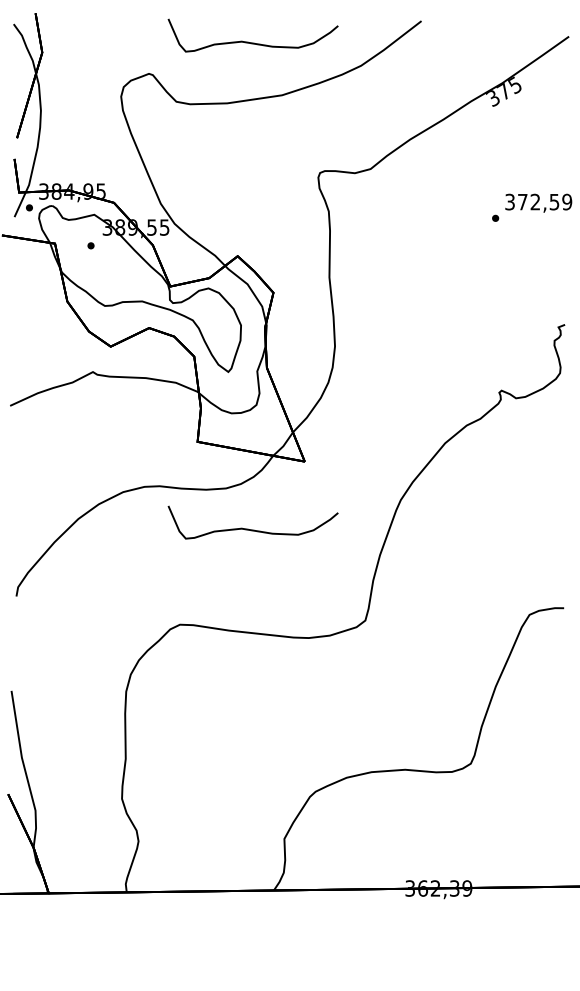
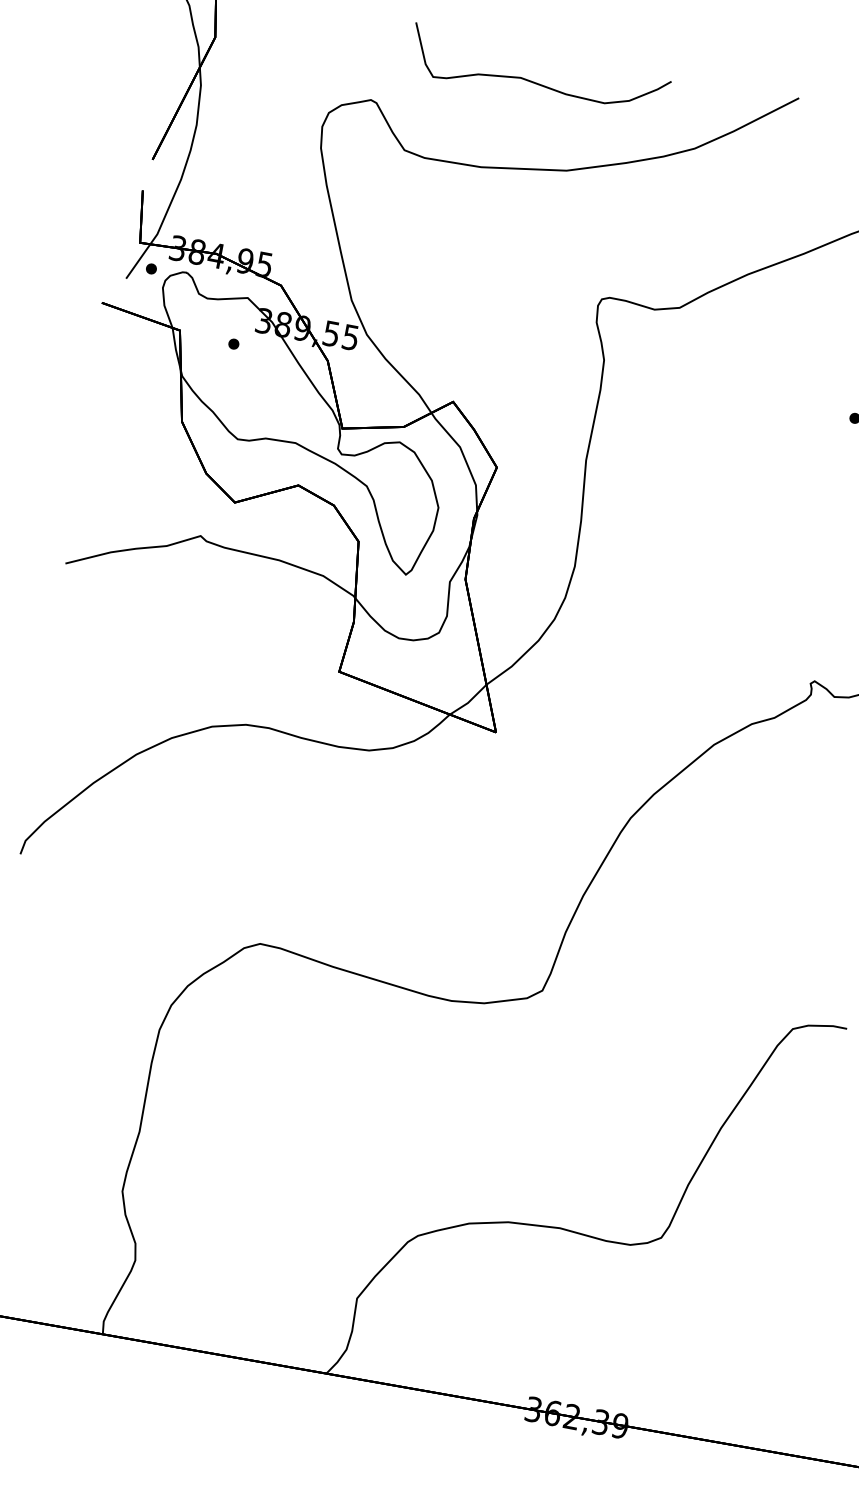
curve: (252, 529) -> (397, 820), removed

